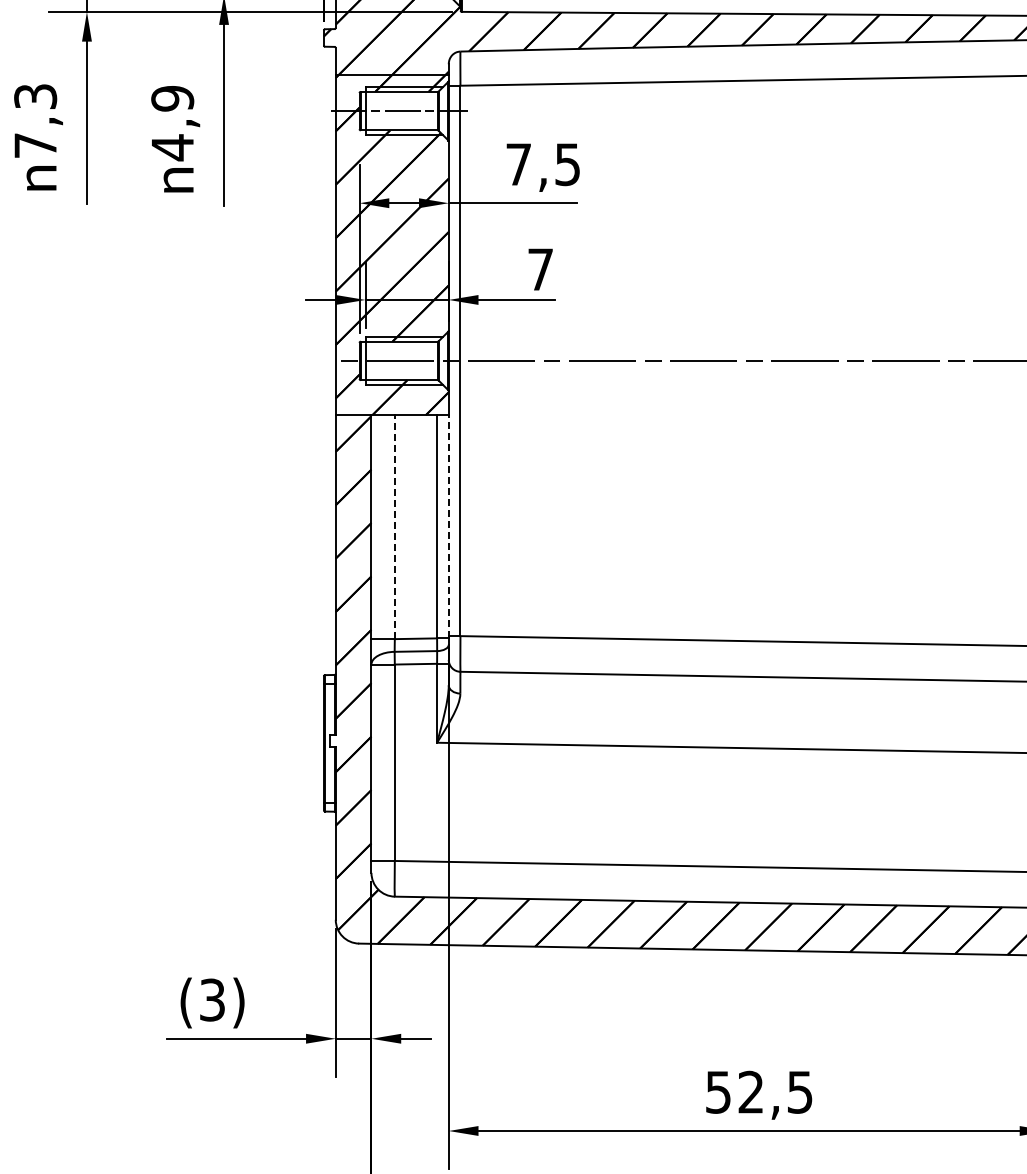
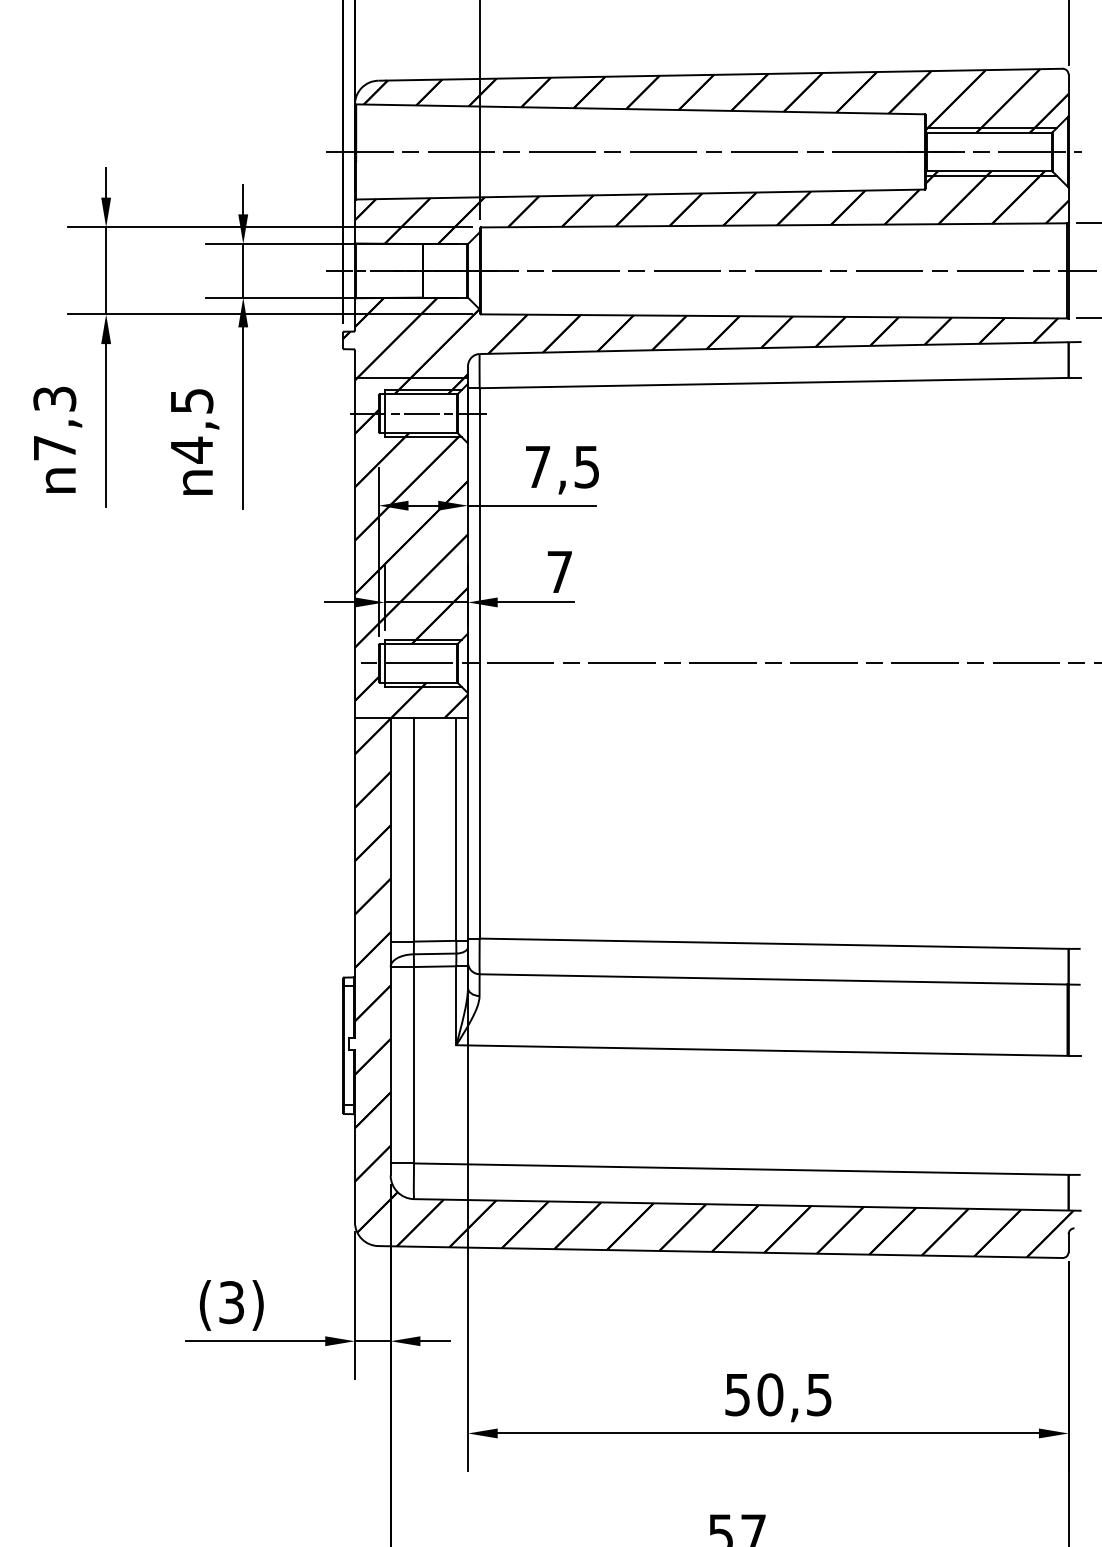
text: (172, 99) -> (191, 401), 4,9 -> 4,5
line: (395, 527) -> (414, 829), dashed -> solid
line: (448, 527) -> (467, 829), dashed -> solid
text: (751, 1092) -> (770, 1394), 52,5 -> 50,5

